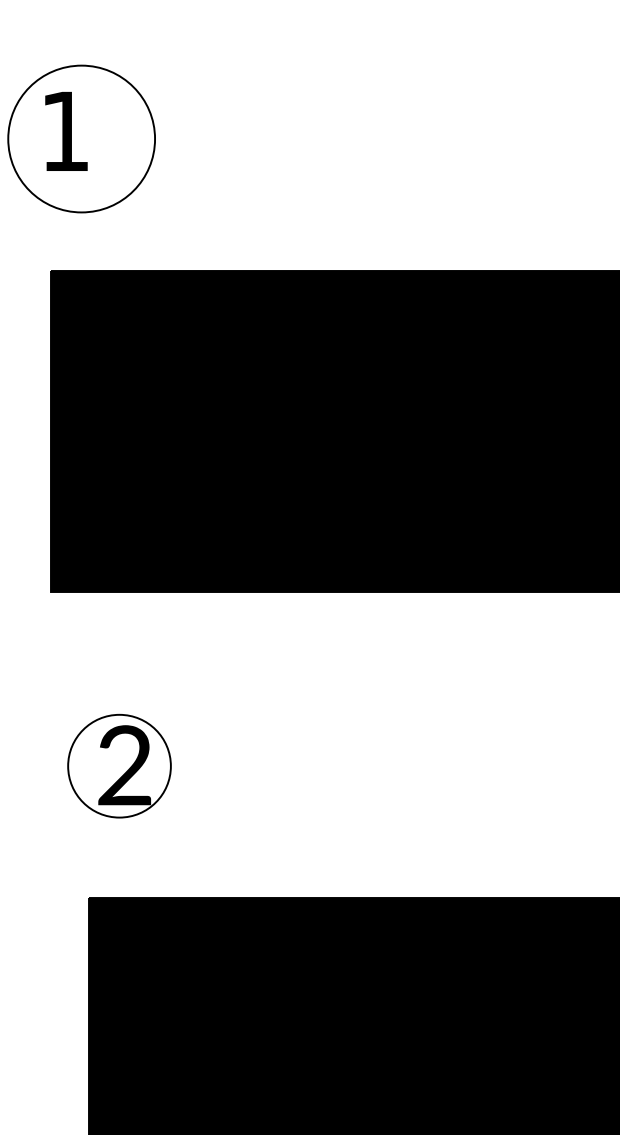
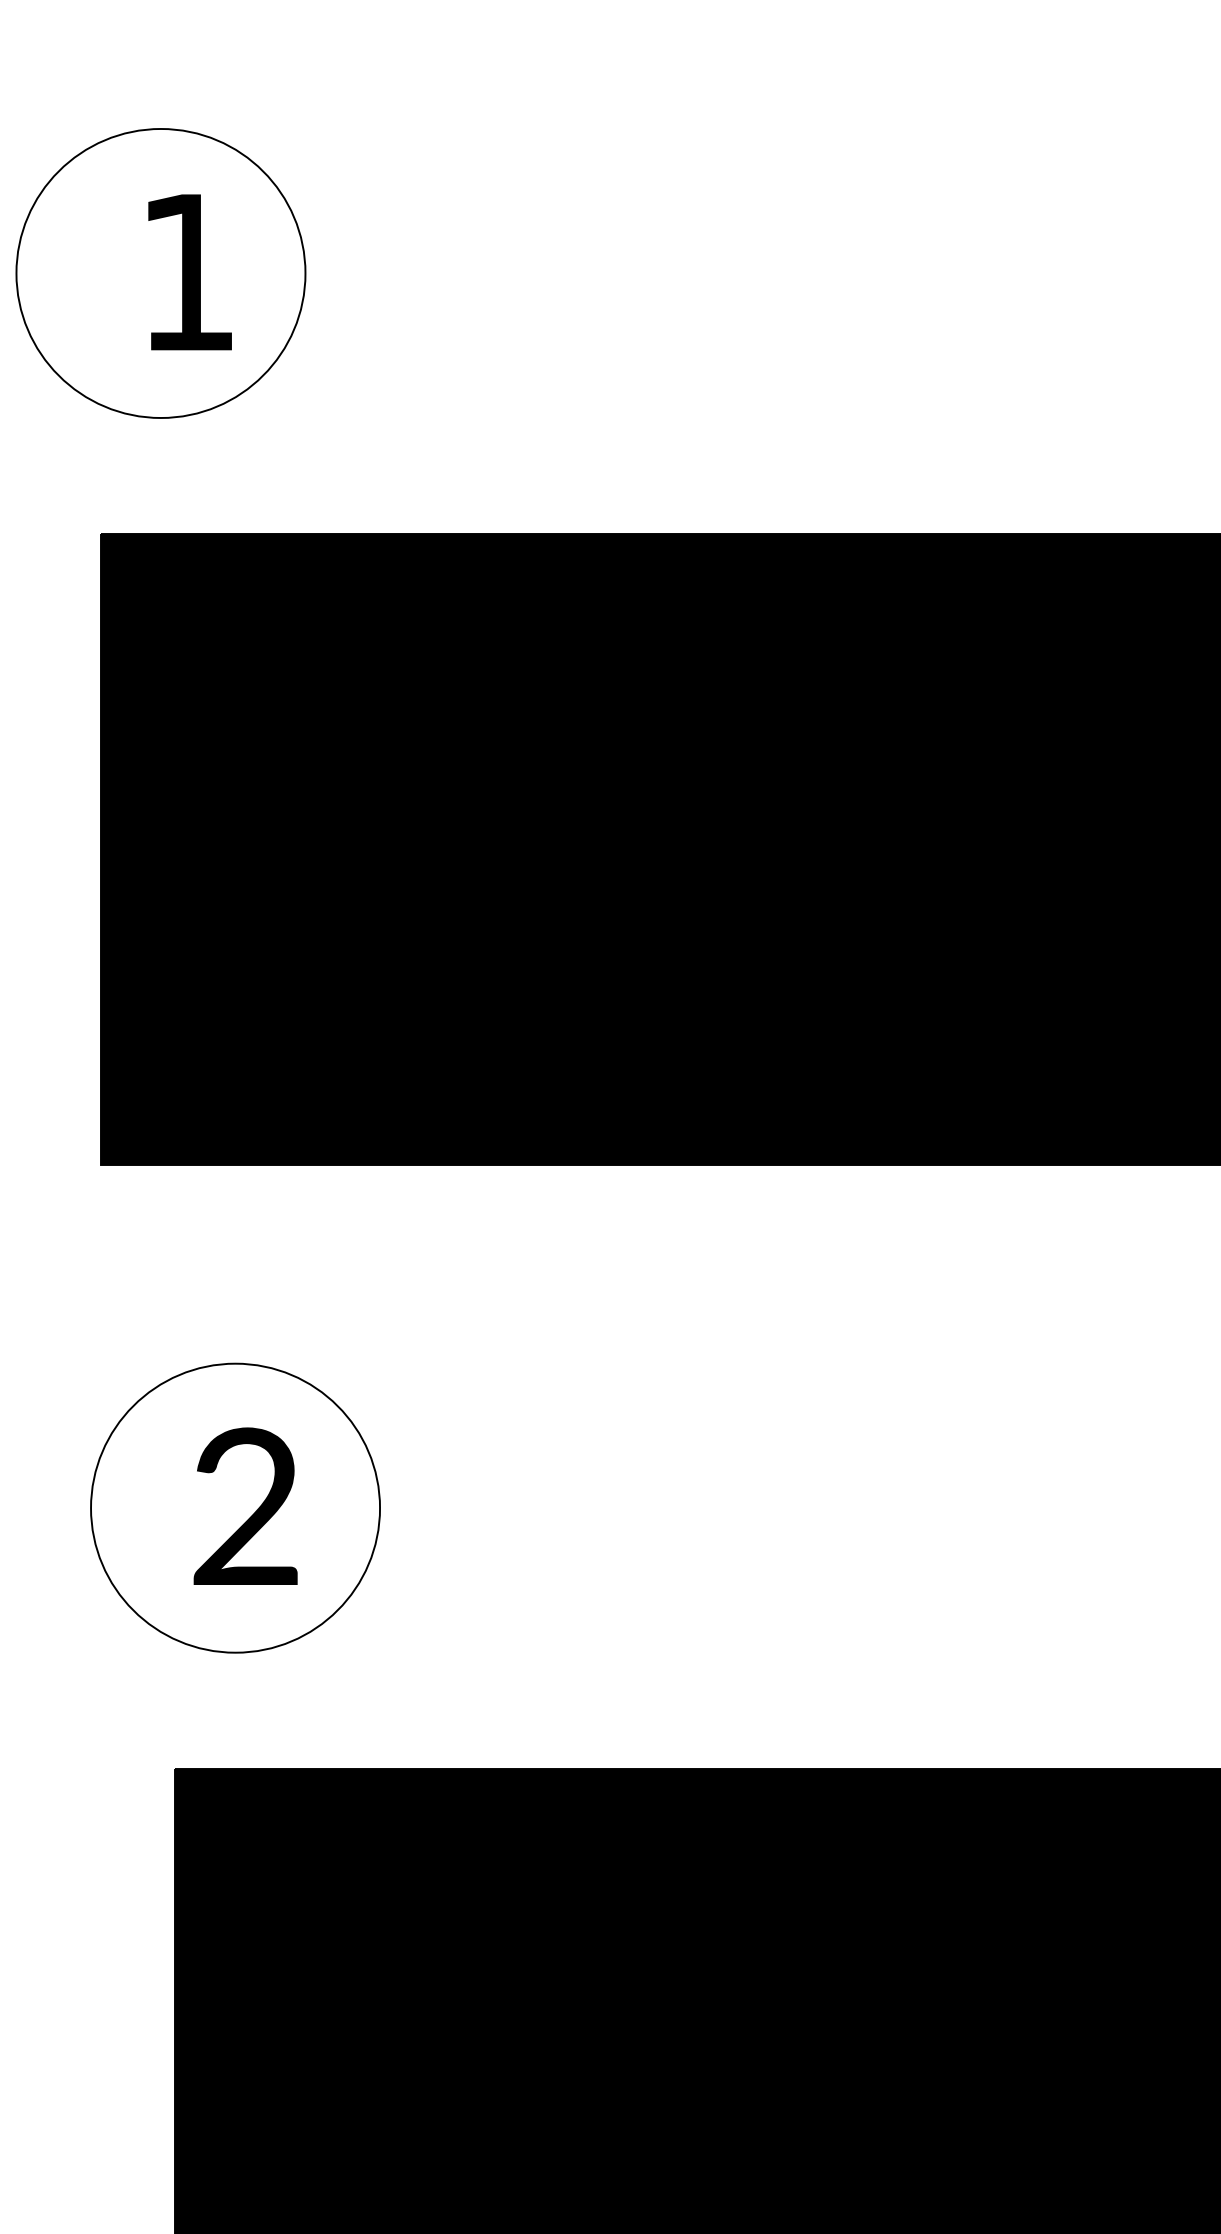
text: (66, 131) -> (190, 272), moved
circle: (119, 765) -> (235, 1506), size x1.43

